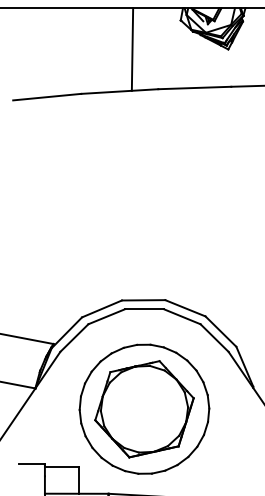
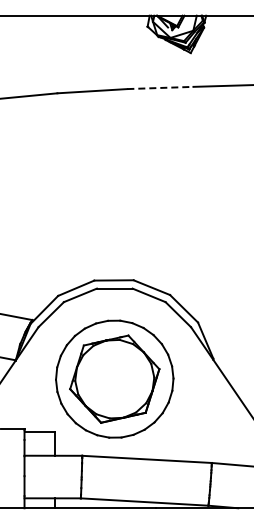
line: (132, 48) -> (103, 52), removed
line: (194, 87) -> (160, 87), solid -> dashed

